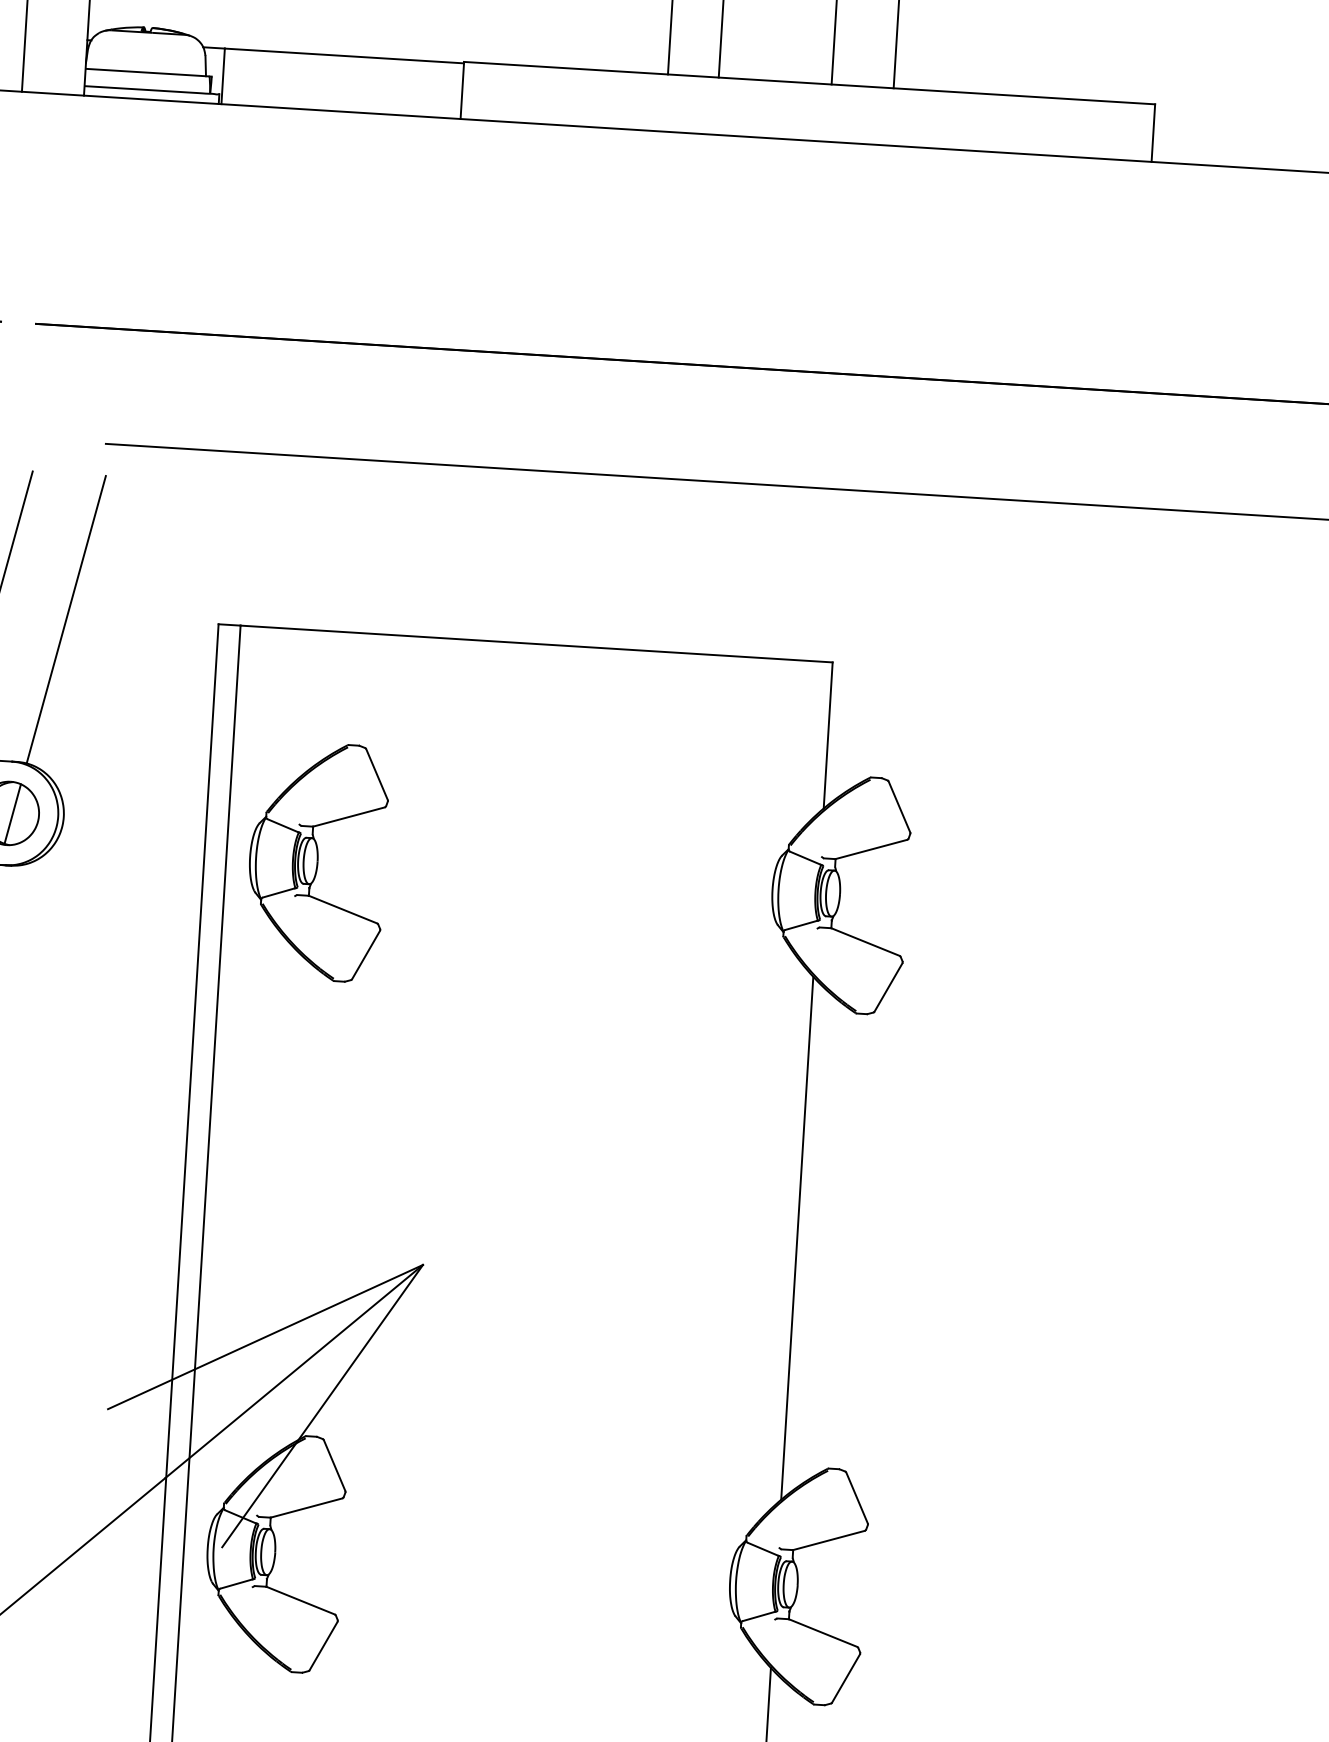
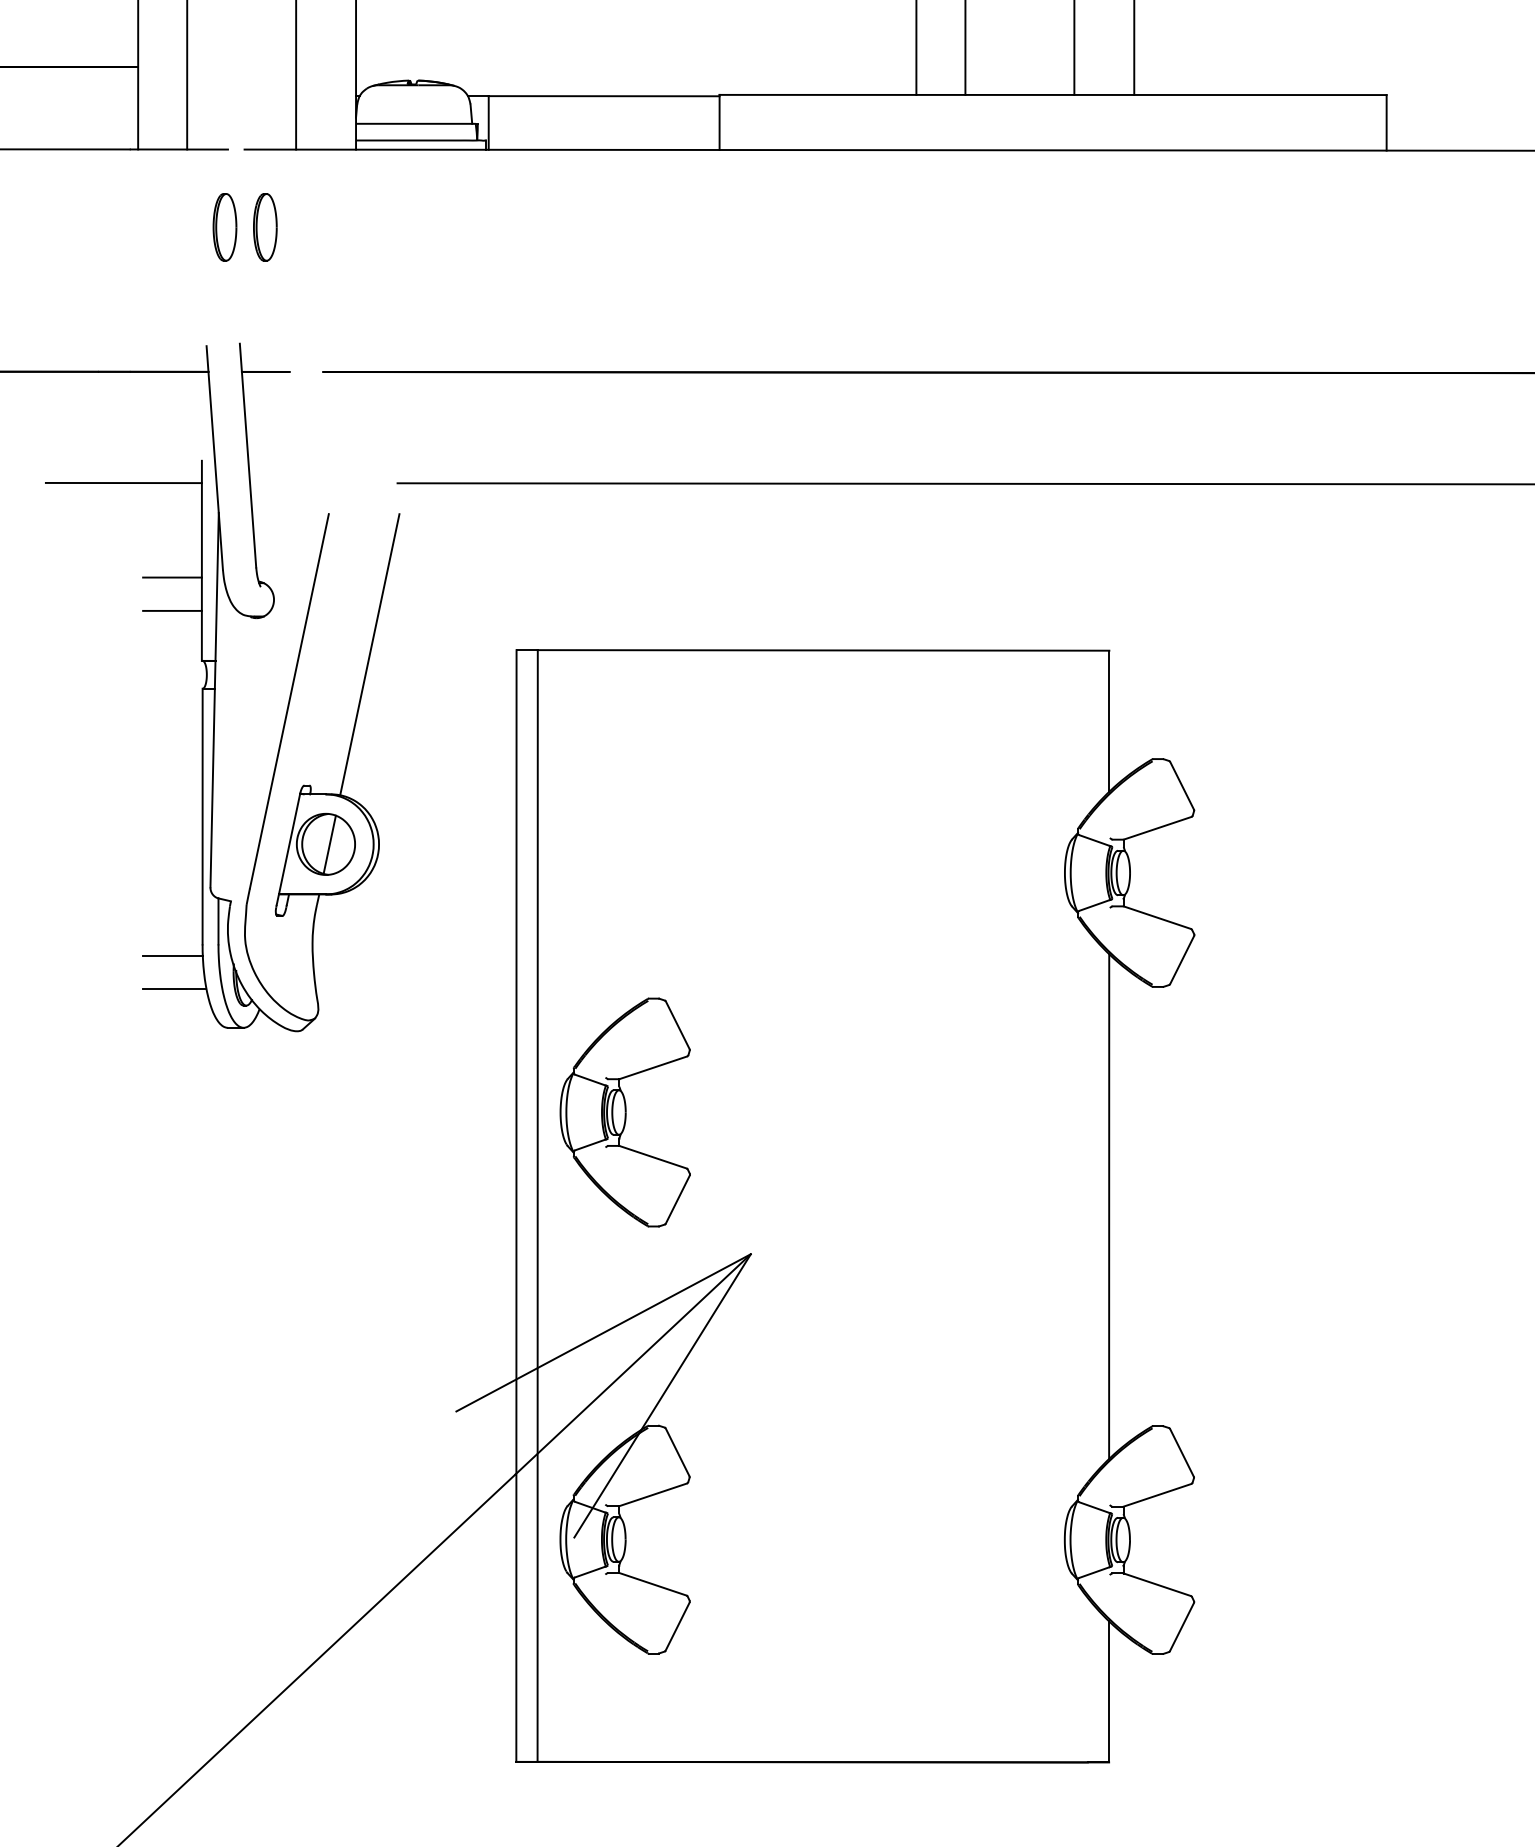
part: (316, 861) -> (624, 1112), moved

